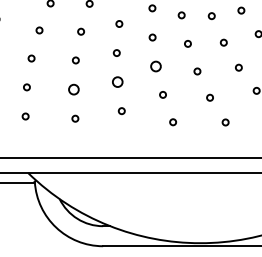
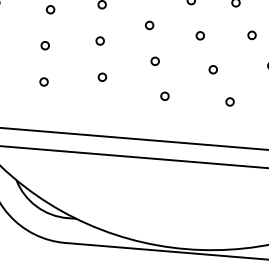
circle: (156, 66) -> (150, 25), size x0.62
circle: (117, 82) -> (100, 41), size x0.62
circle: (73, 89) -> (44, 45), size x0.62

